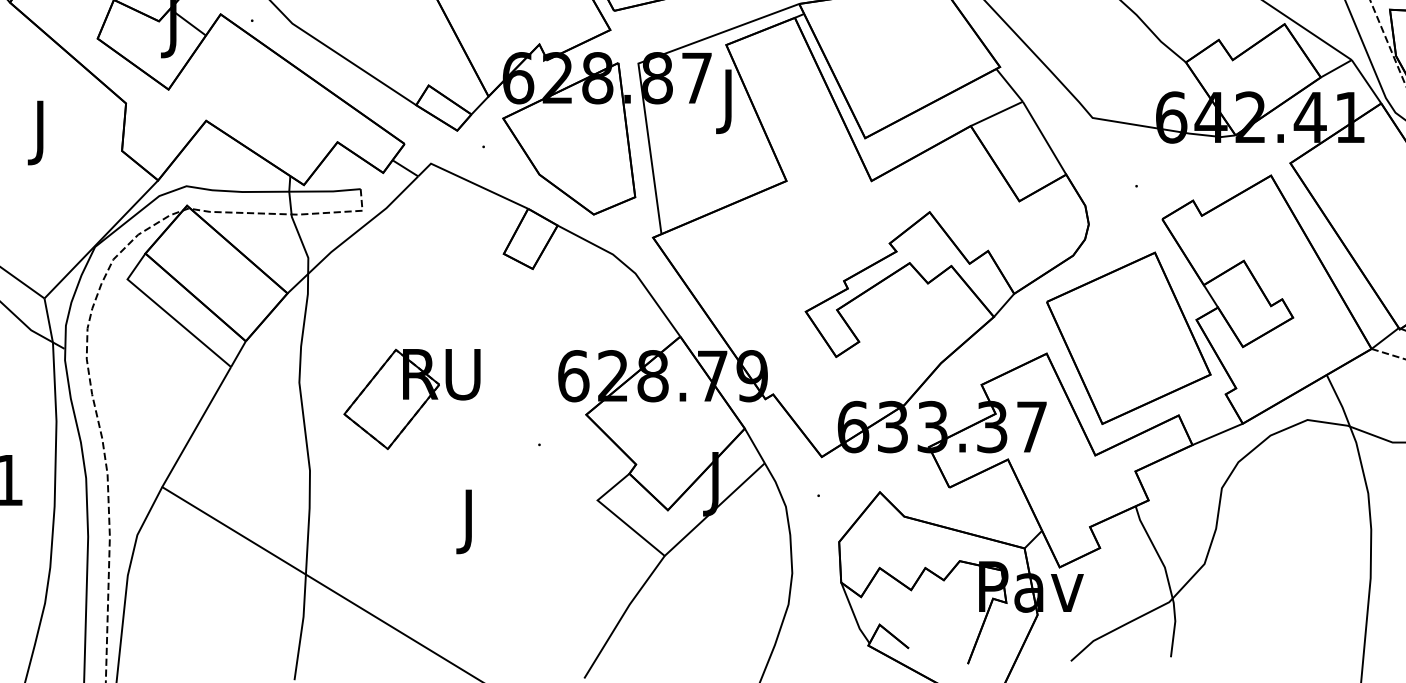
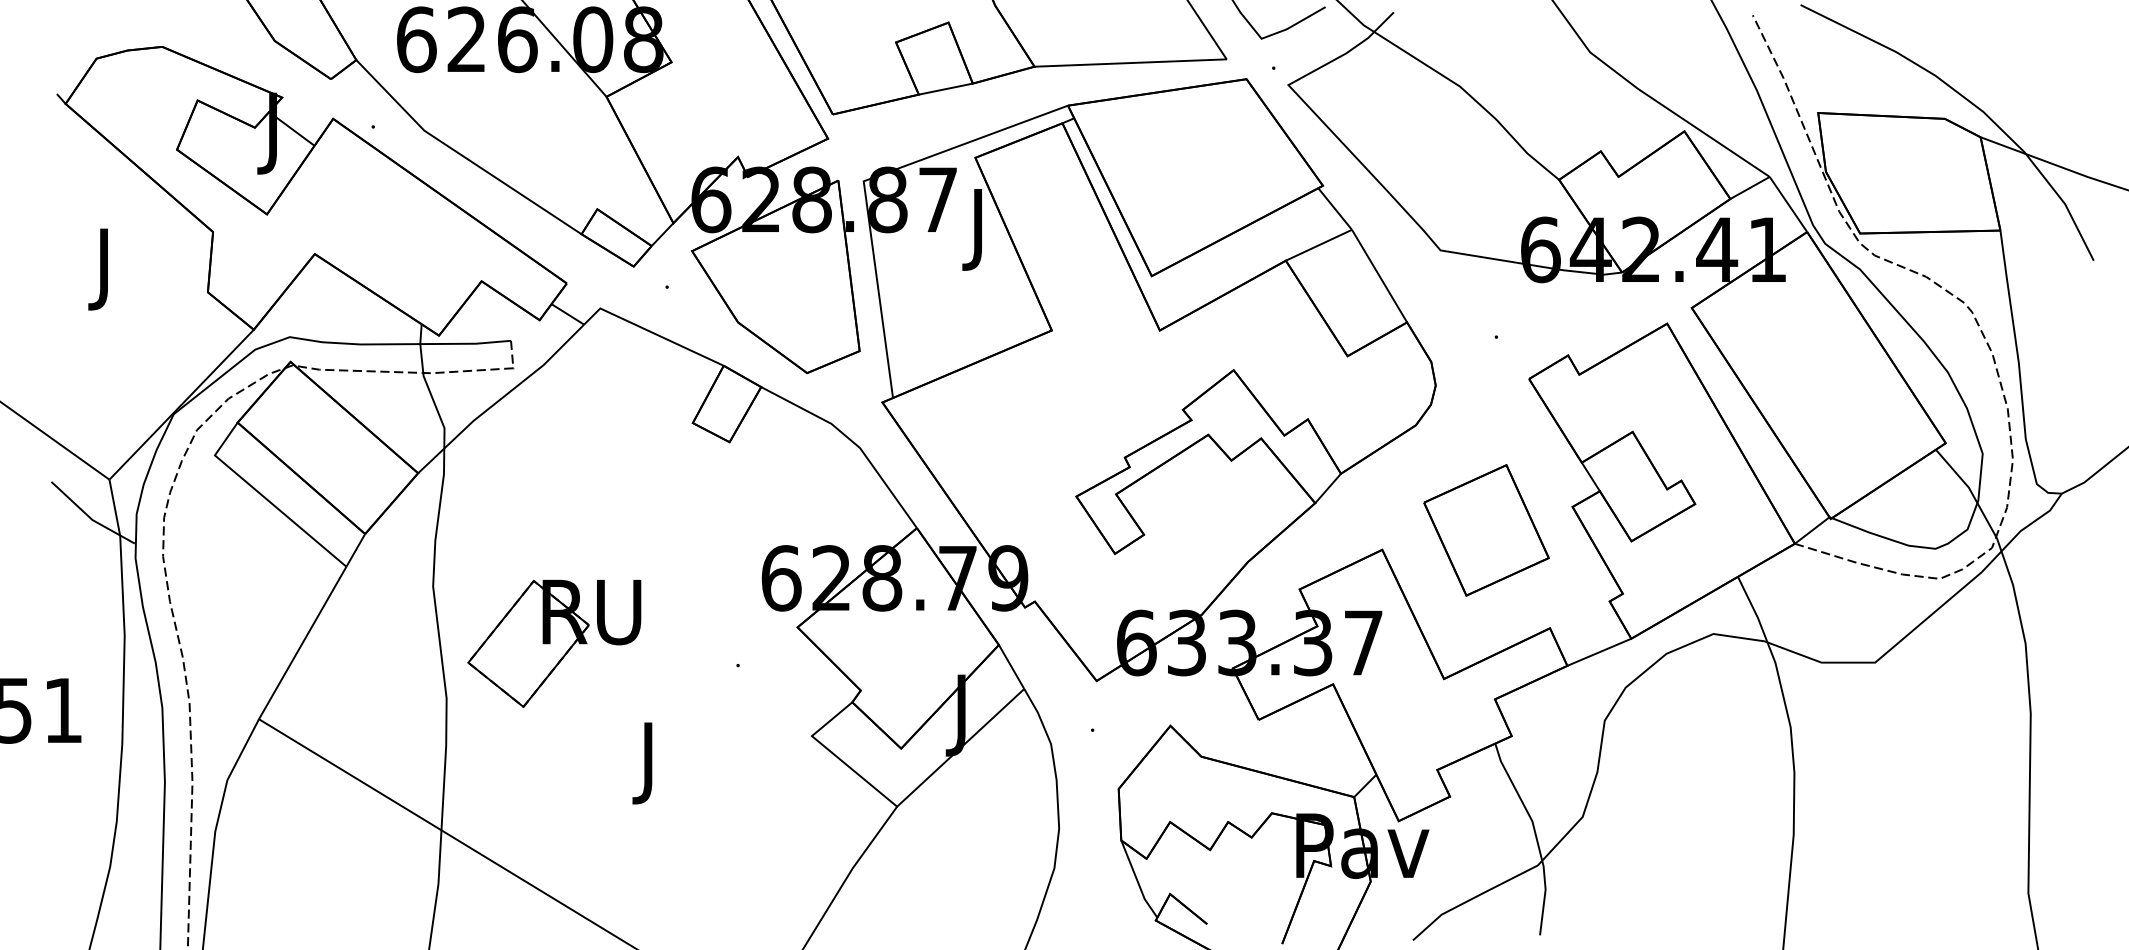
part: (1128, 338) -> (1486, 530), size x0.6
part: (412, 399) -> (554, 643), moved

